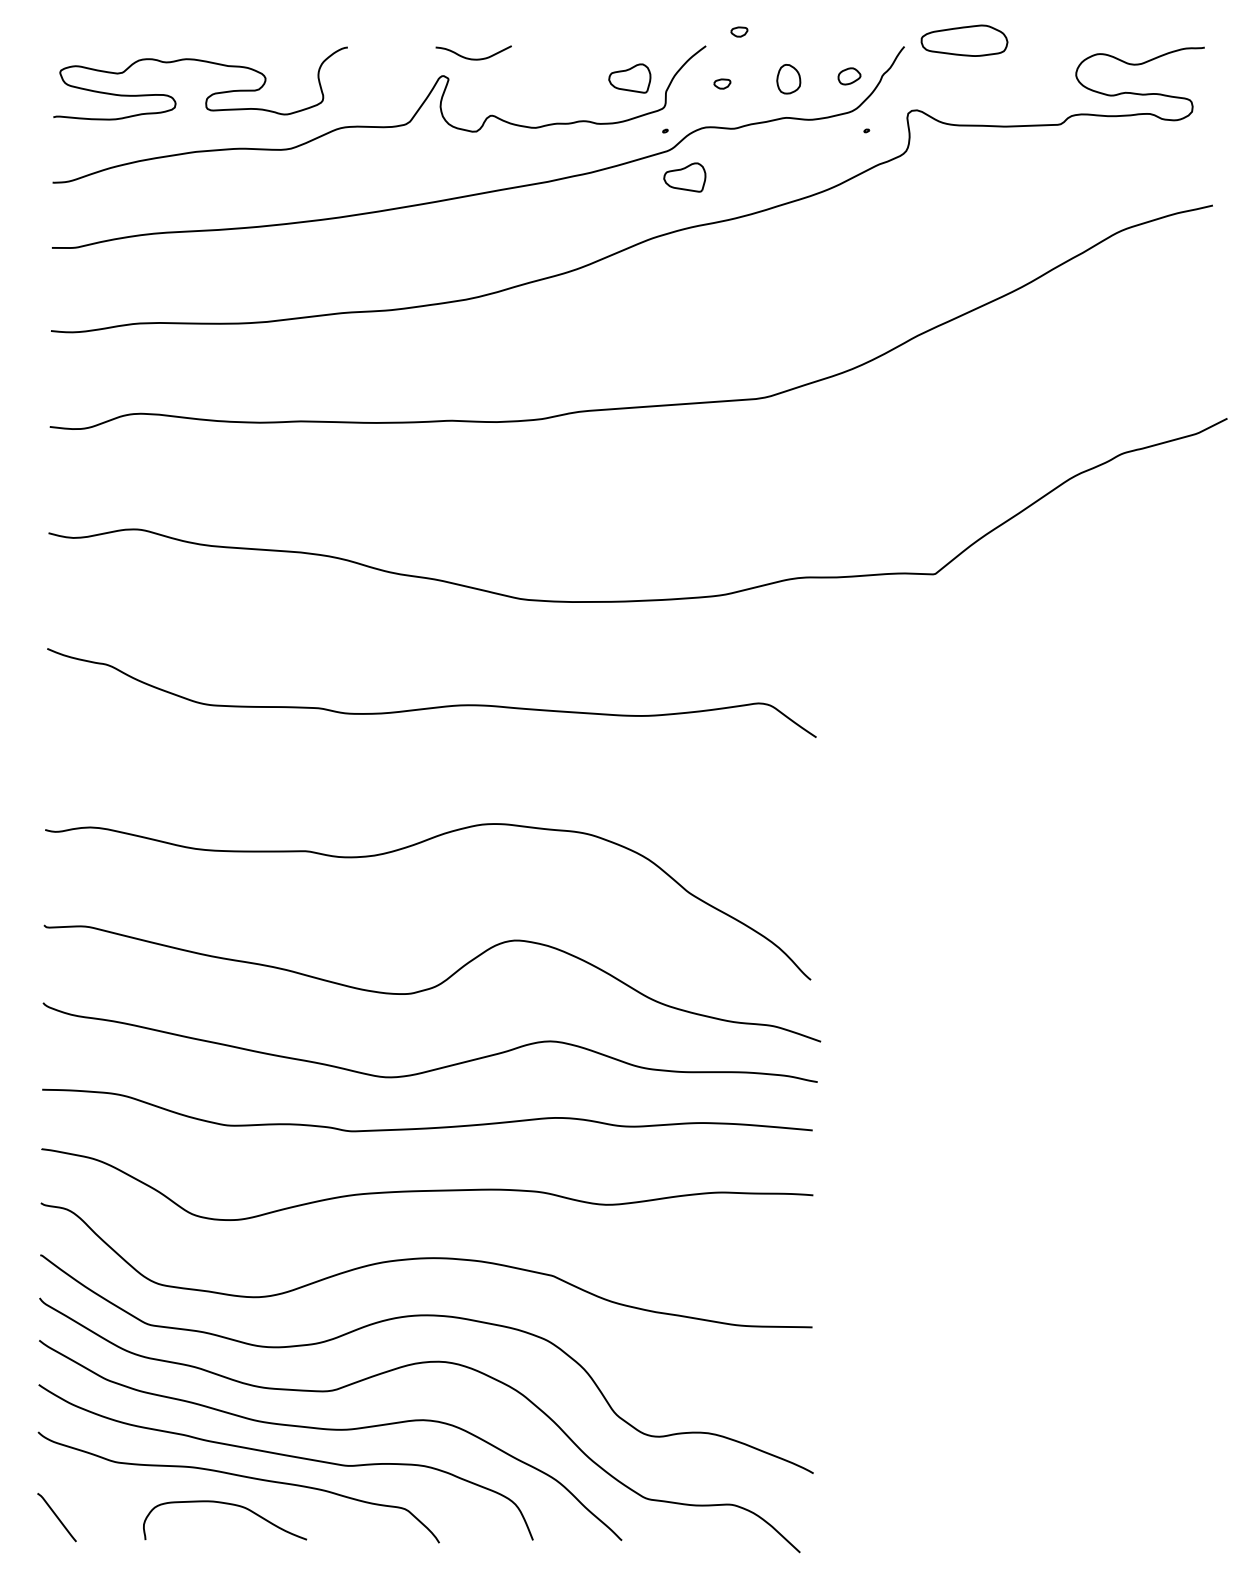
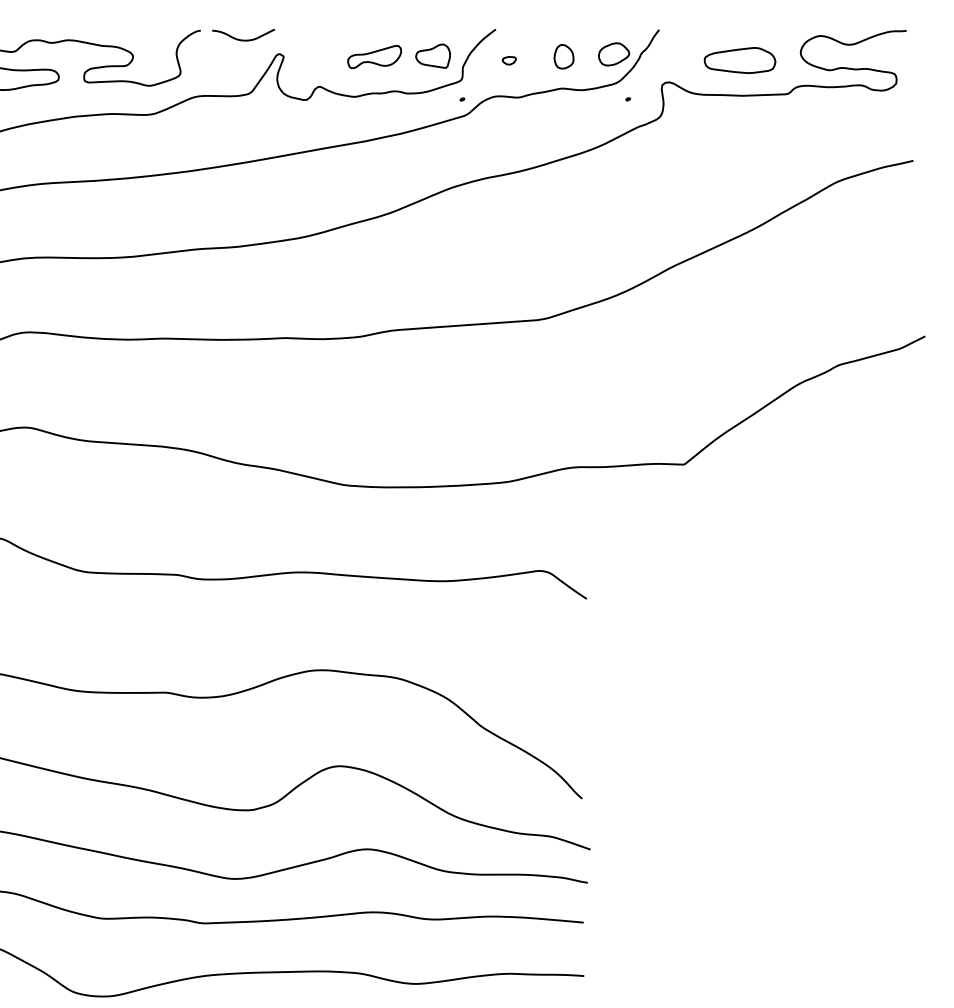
part: (739, 31) -> (523, 17), removed
part: (964, 40) -> (740, 60), moved
curve: (473, 58) -> (243, 39), moved
part: (849, 76) -> (614, 54), size x1.67
part: (558, 79) -> (374, 56), added
part: (684, 177) -> (478, 137), removed

